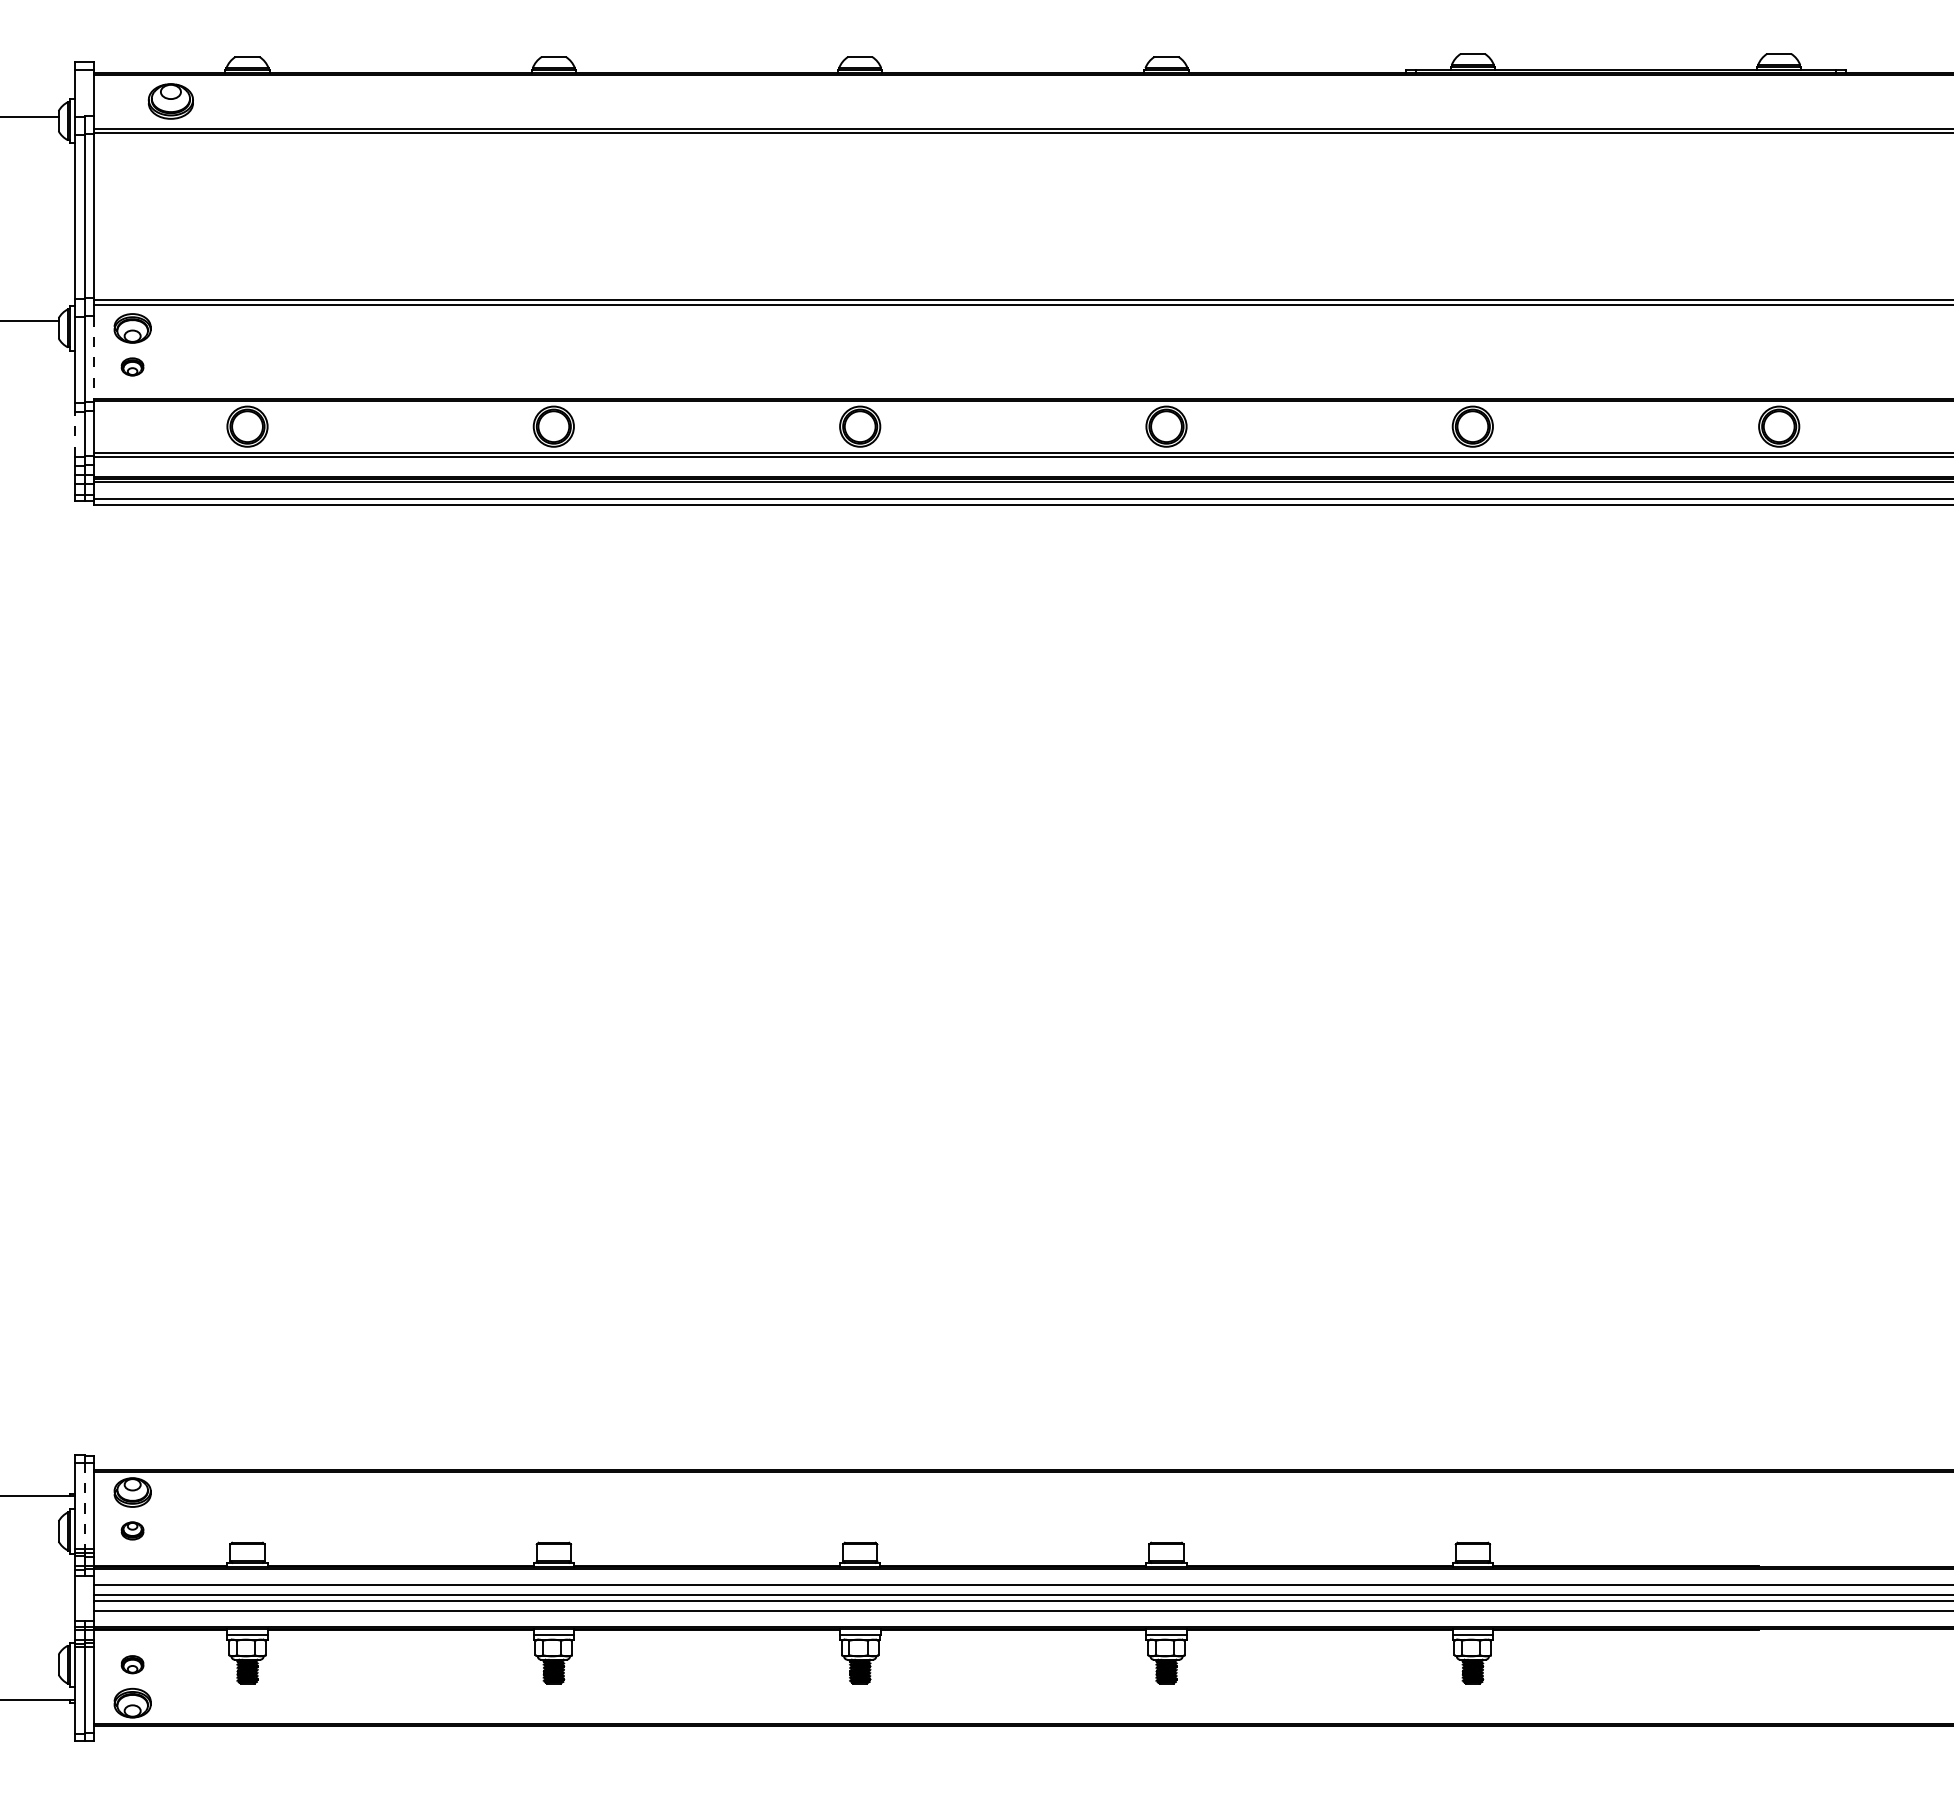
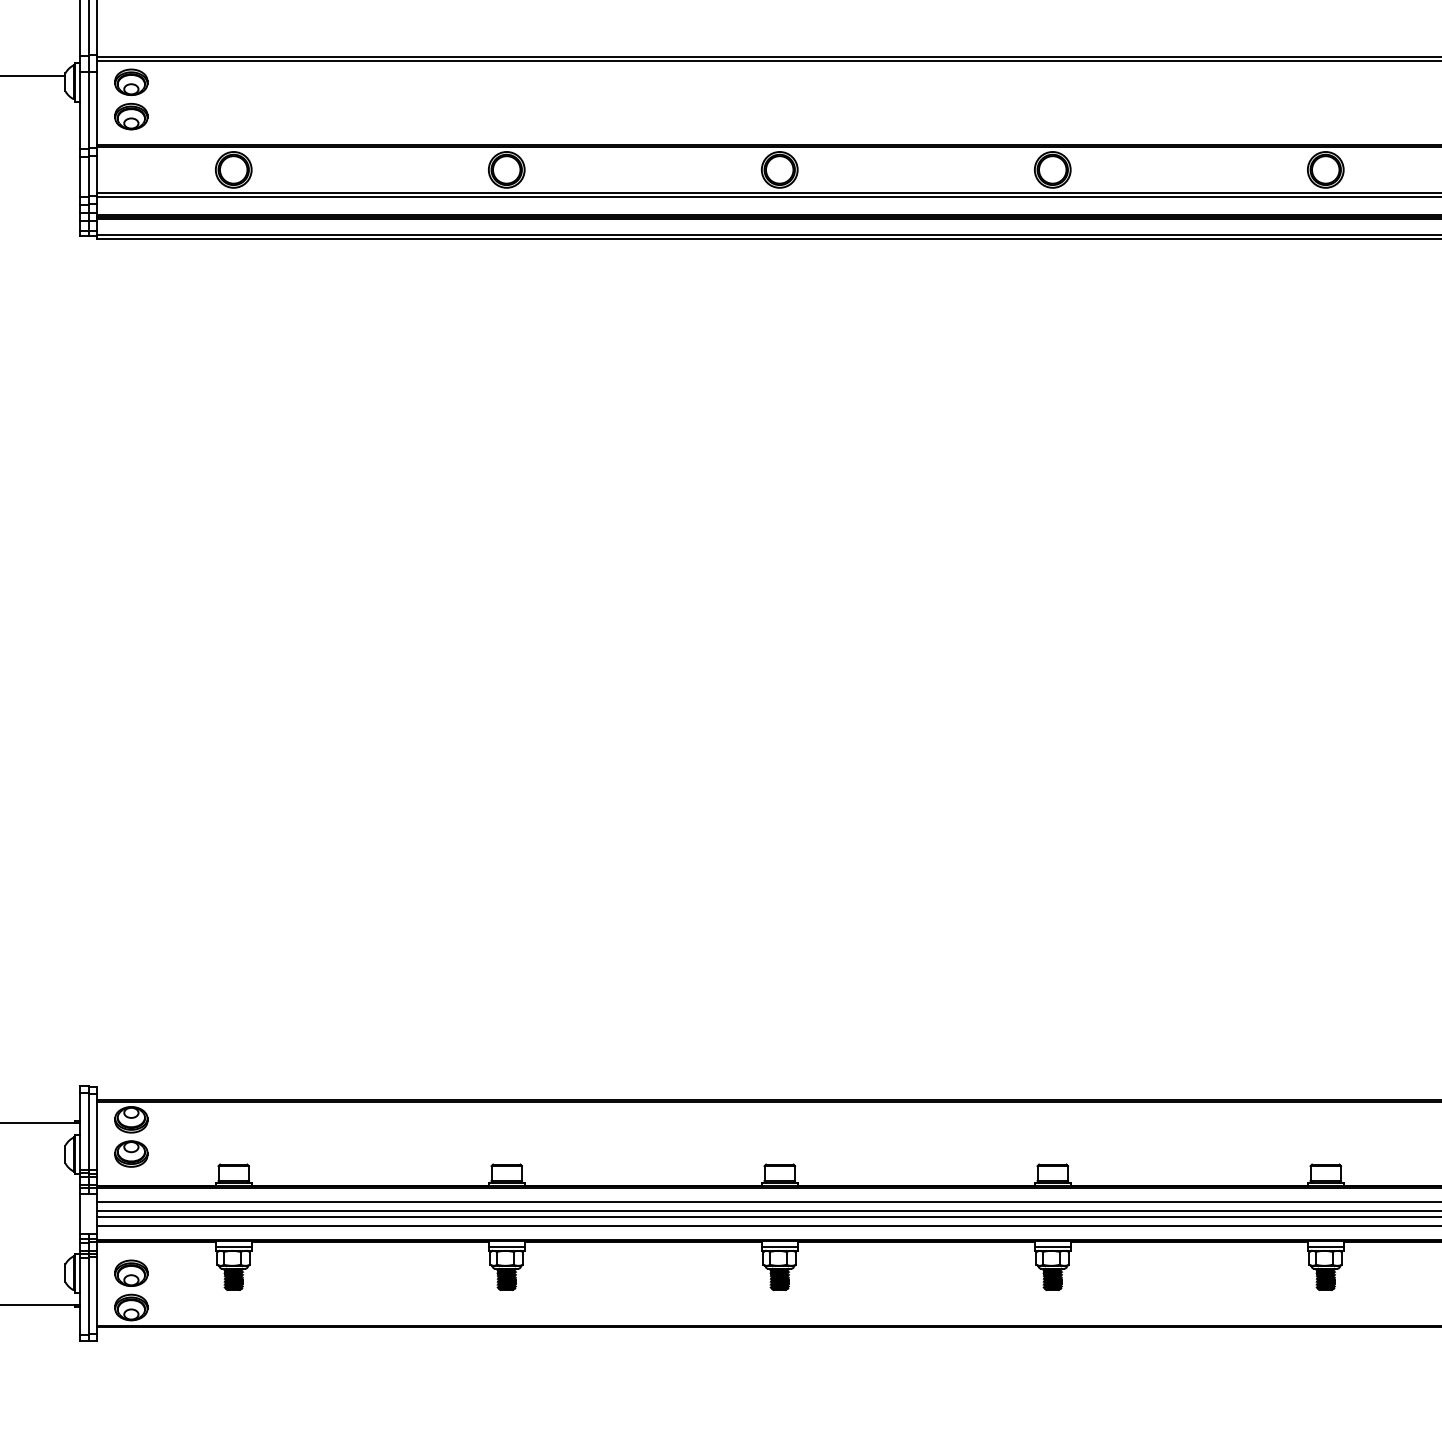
line: (94, 359) -> (97, 110), dashed -> solid
part: (132, 366) -> (131, 116), size x1.67
line: (74, 433) -> (79, 175), dashed -> solid
line: (84, 1506) -> (88, 1132), dashed -> solid
part: (132, 1530) -> (131, 1153), size x1.67
part: (132, 1664) -> (131, 1273), size x1.67

